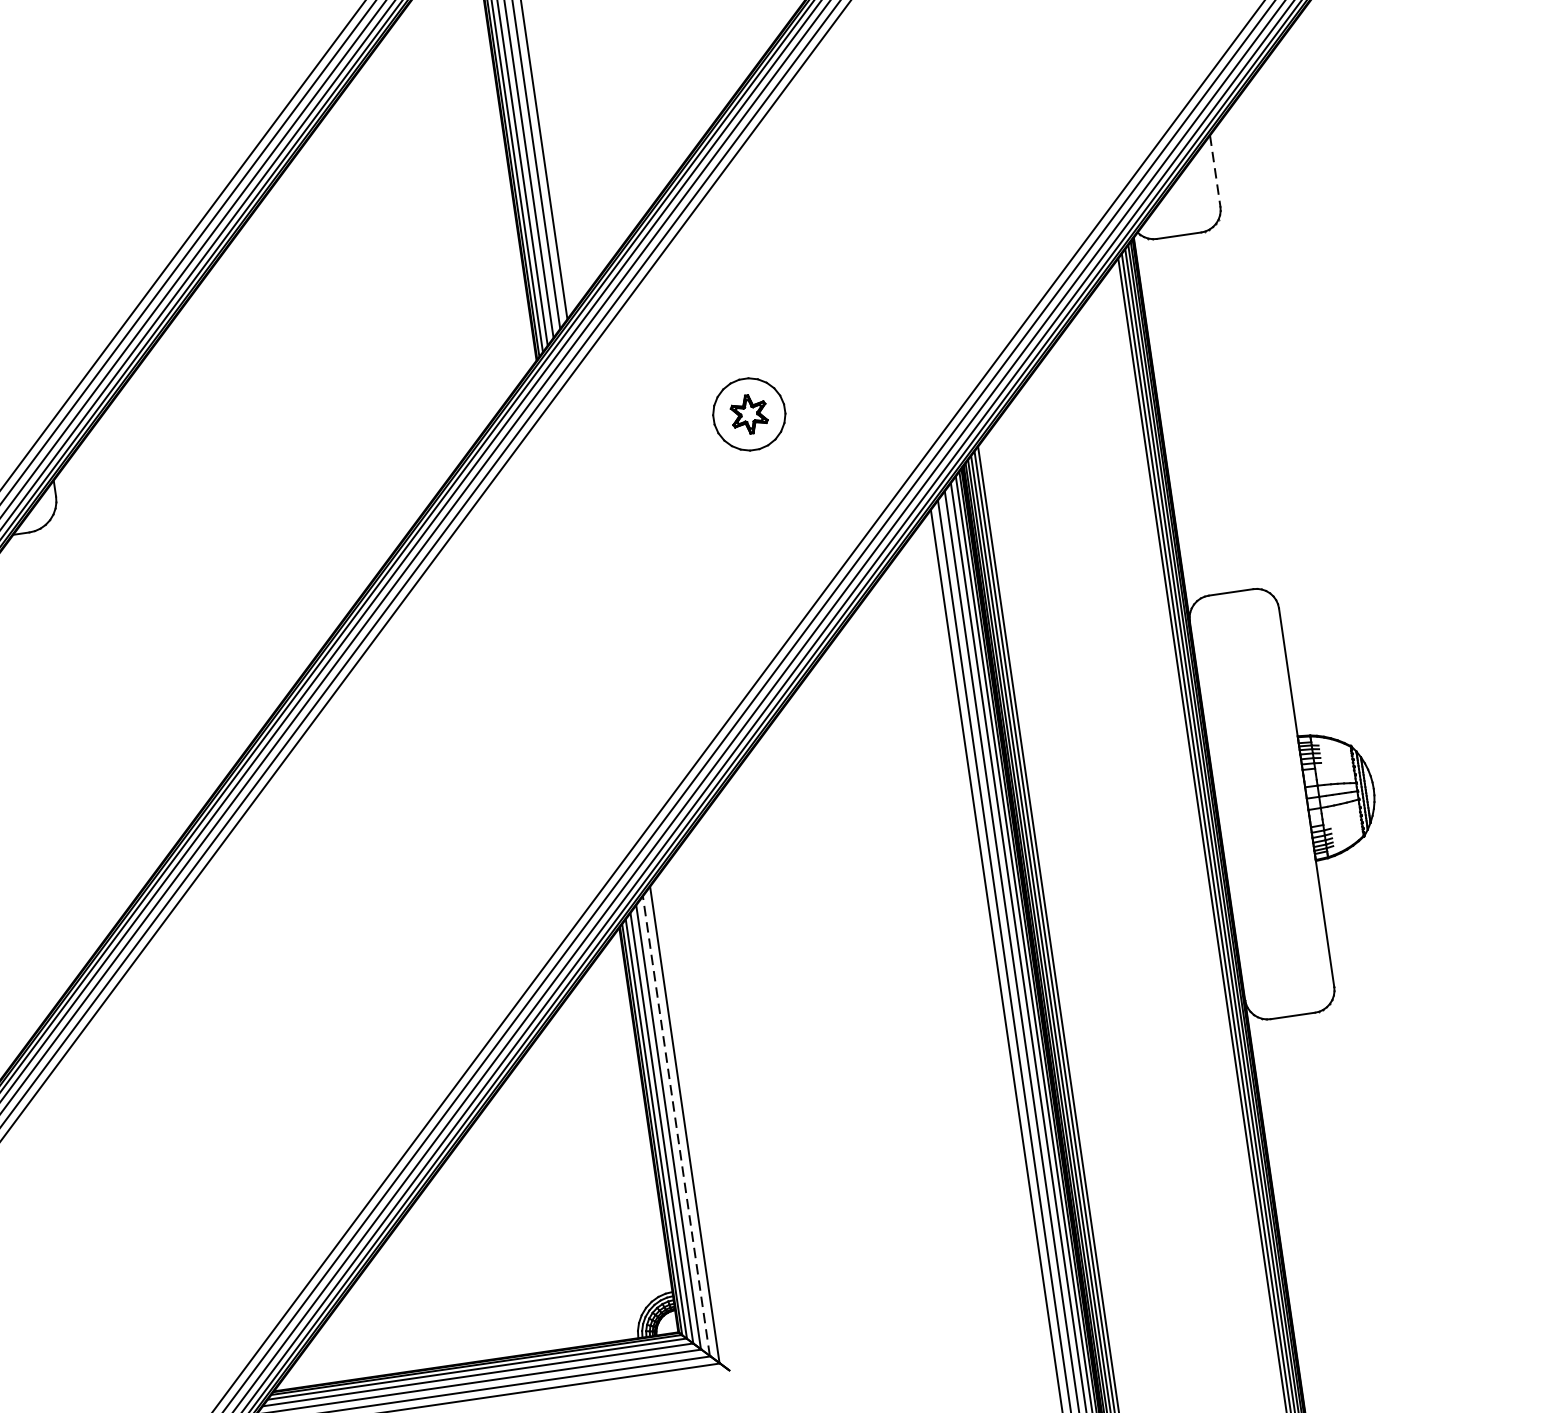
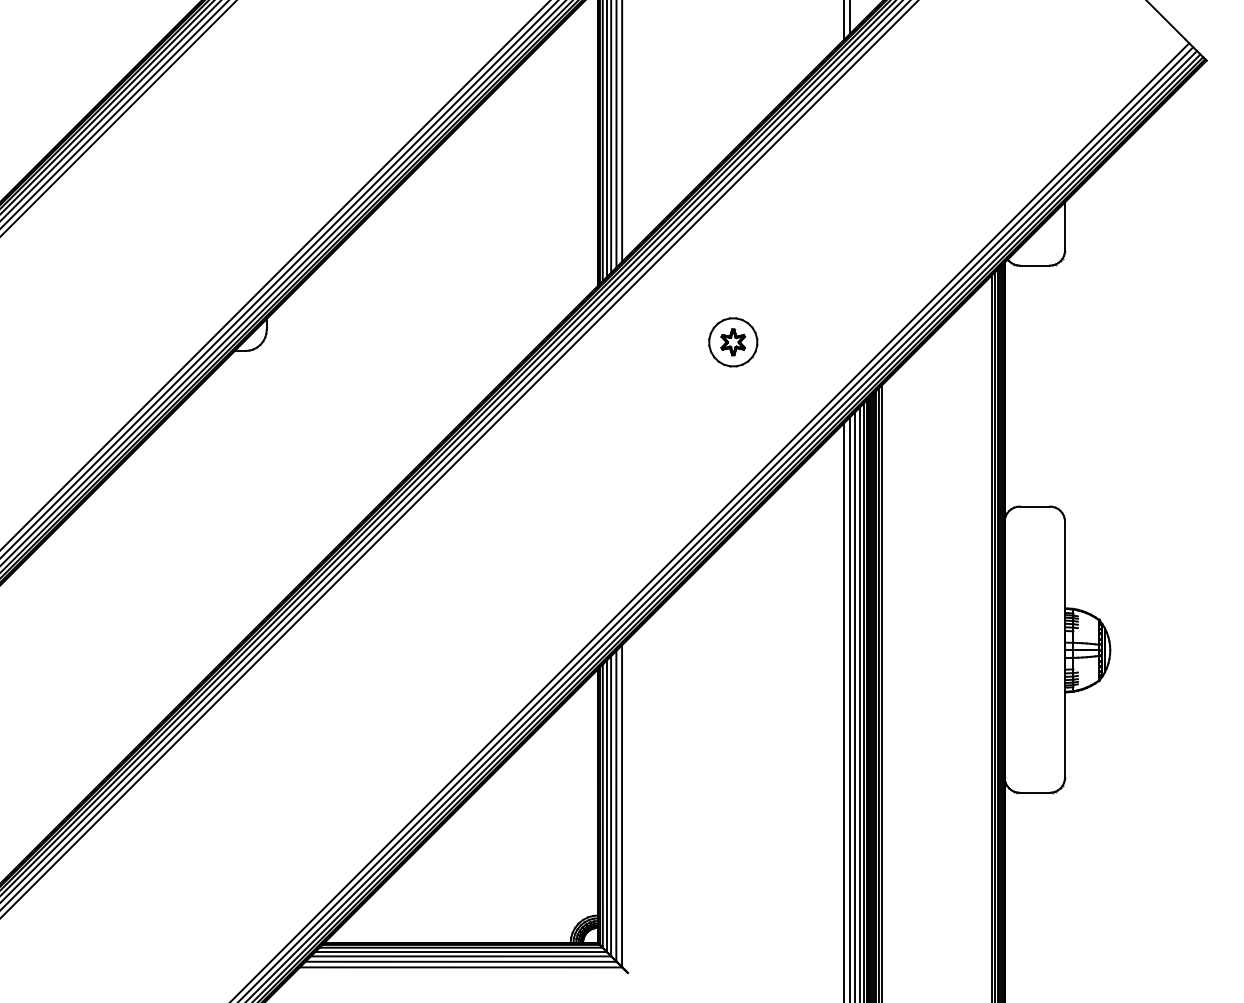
line: (1215, 171) -> (1065, 226), dashed -> solid
line: (676, 1125) -> (616, 805), dashed -> solid

